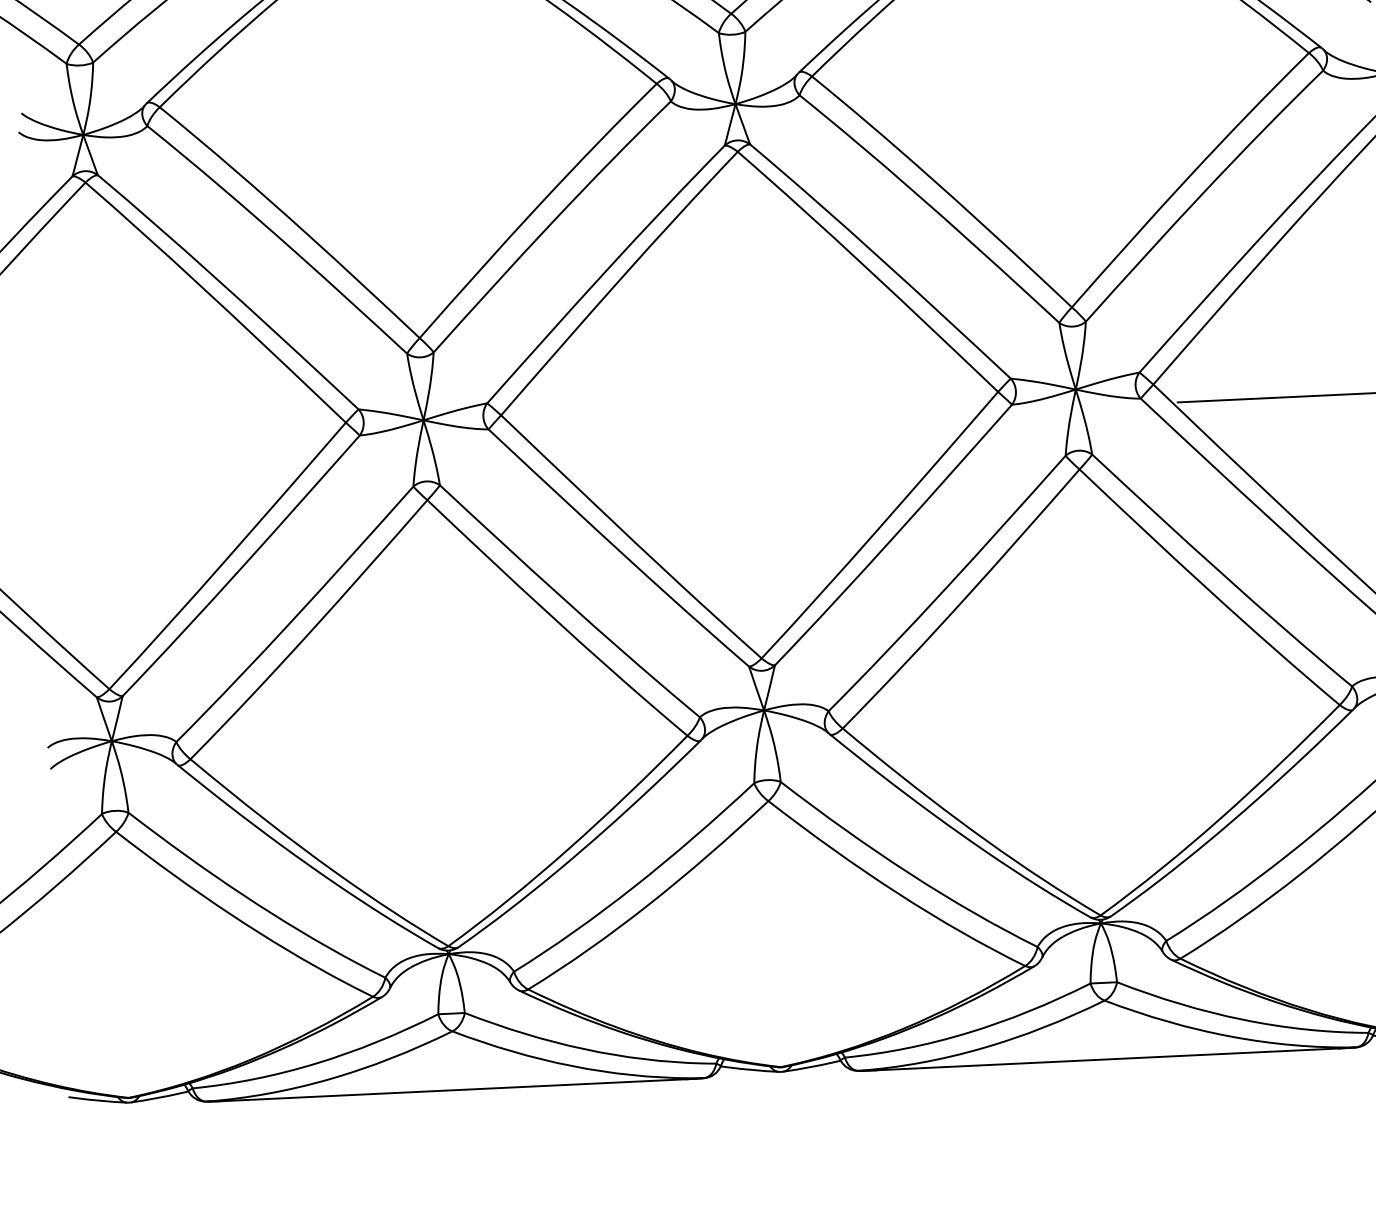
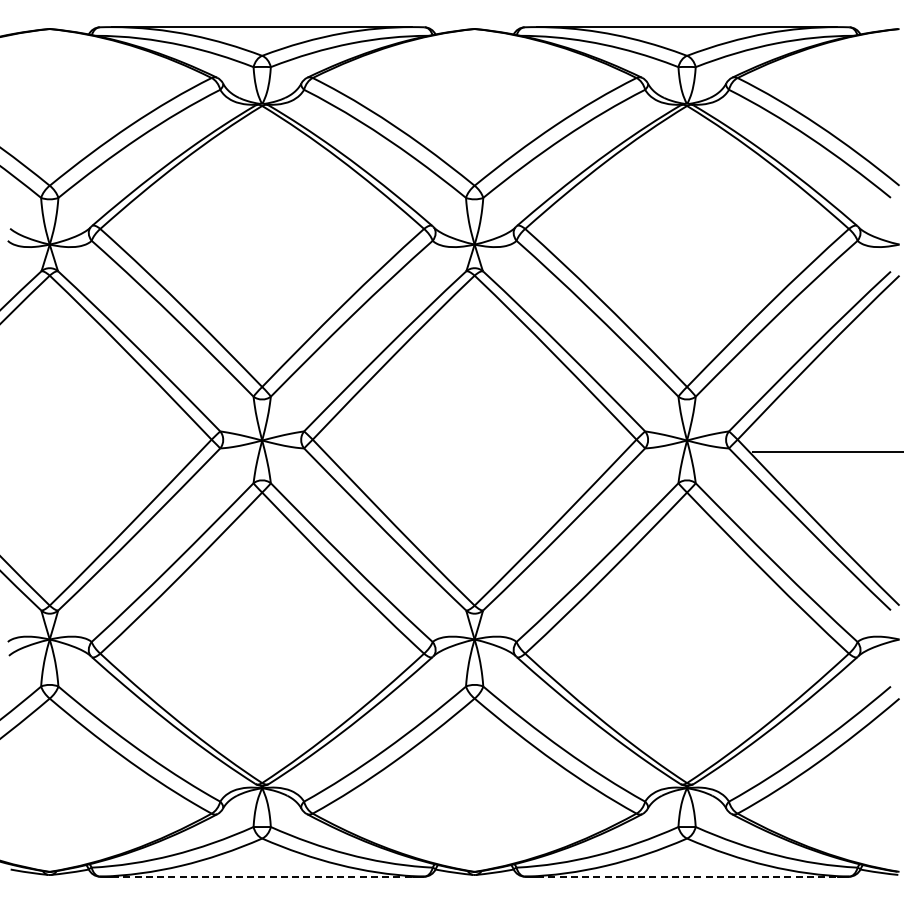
line: (1107, 1058) -> (687, 876), solid -> dashed
line: (455, 1089) -> (262, 876), solid -> dashed

